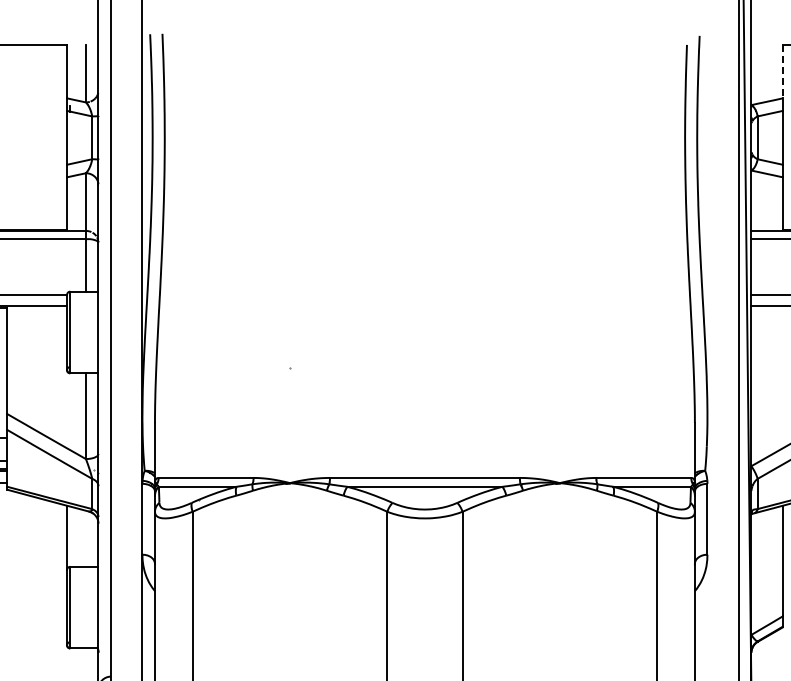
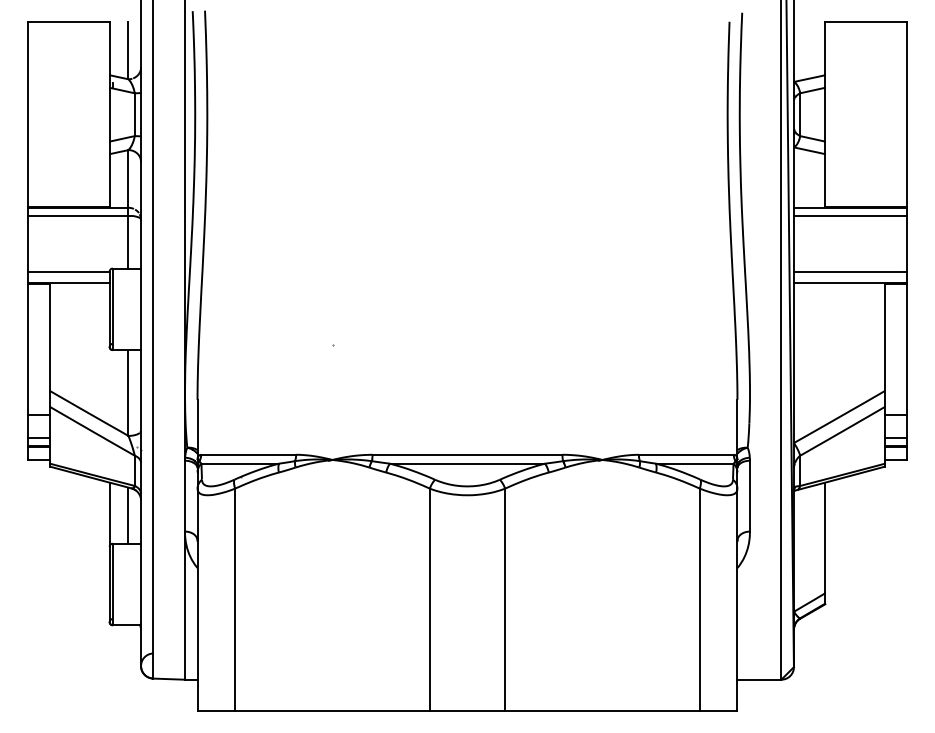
line: (782, 71) -> (825, 48), dashed -> solid
line: (85, 538) -> (128, 515), added

